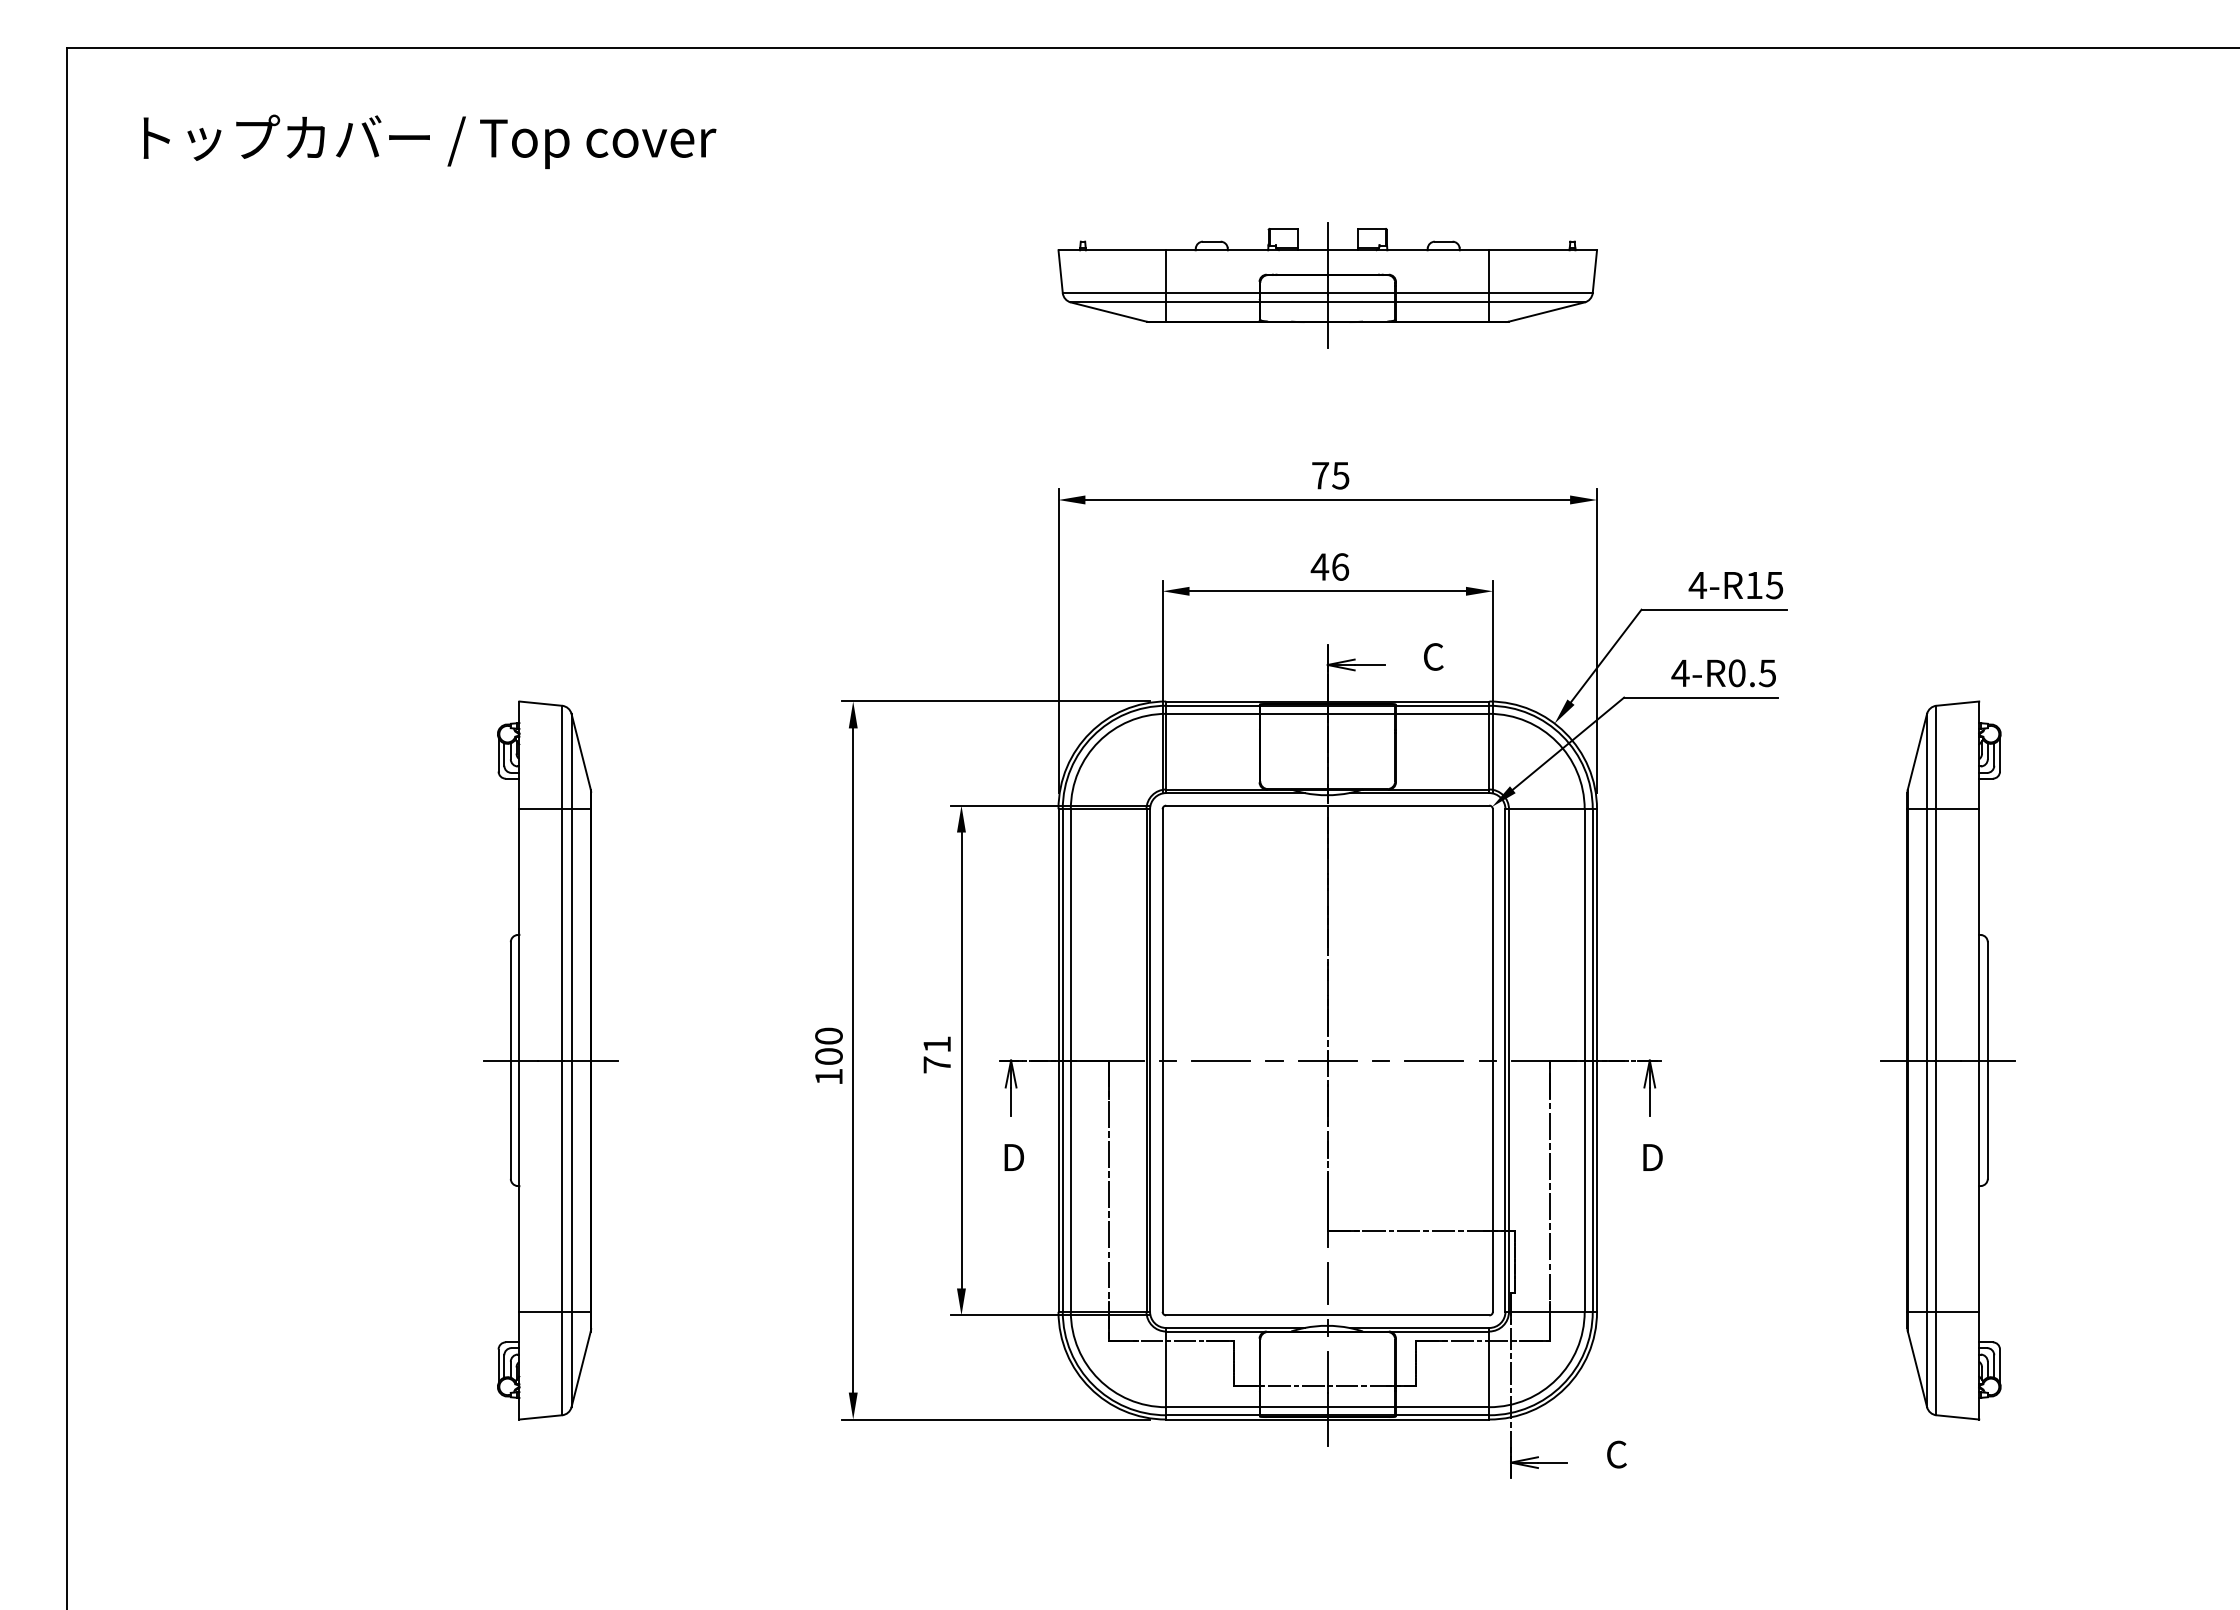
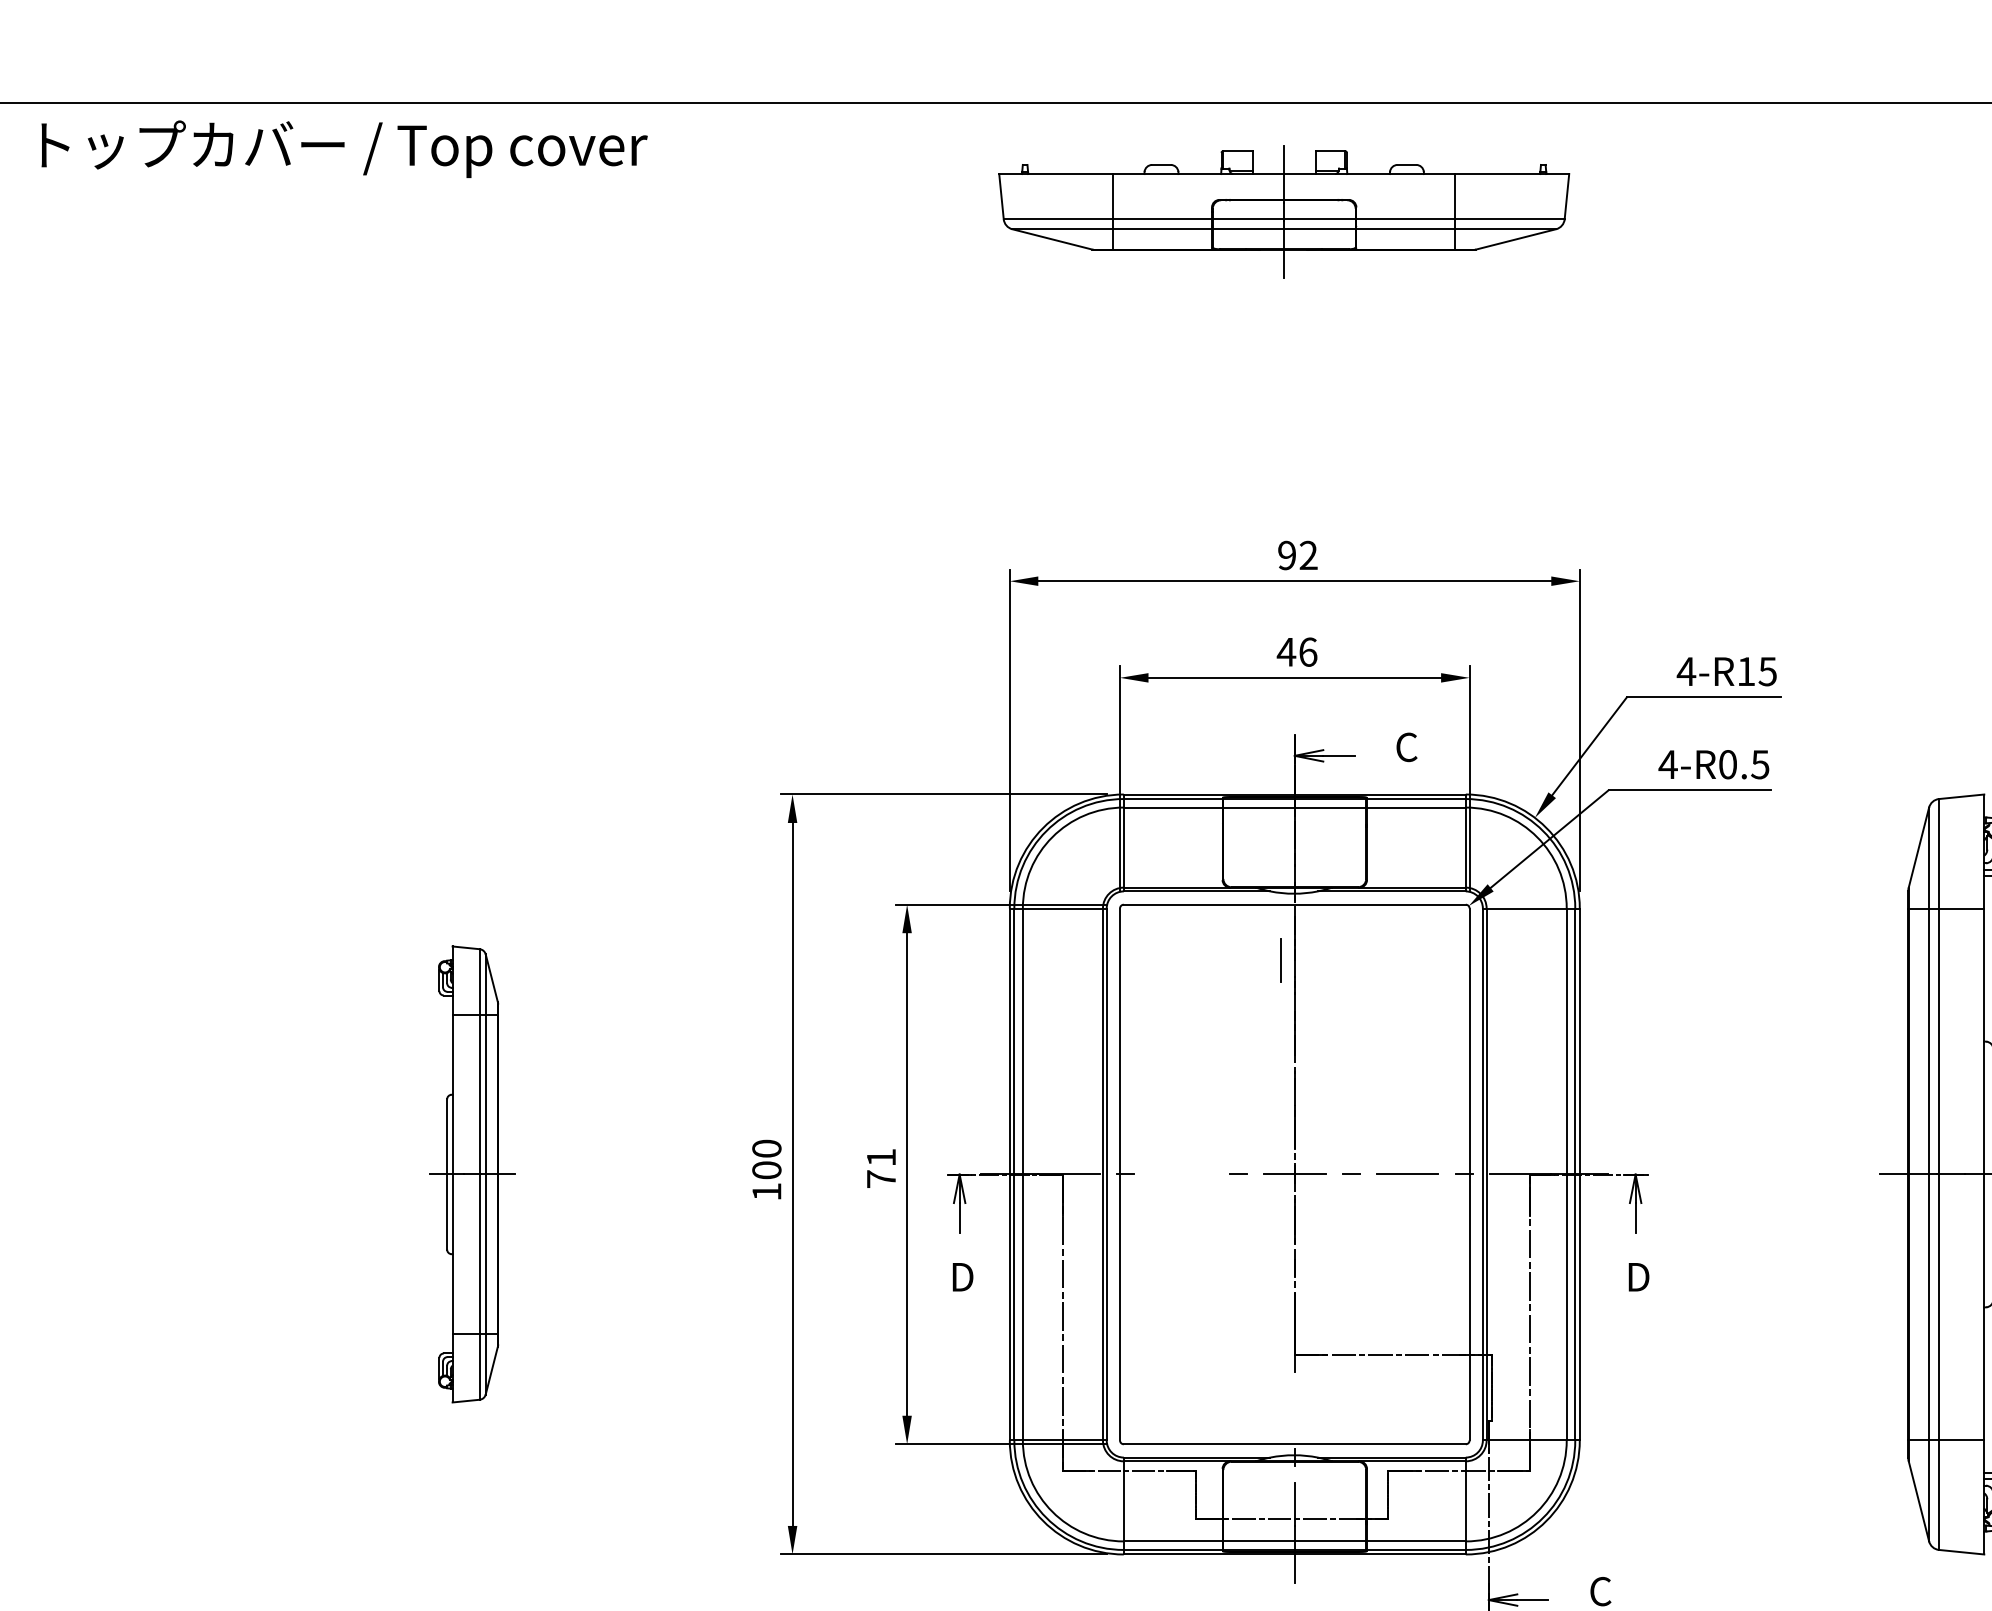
text: (429, 141) -> (344, 148), moved
part: (1327, 285) -> (1283, 211), moved
text: (1330, 475) -> (1297, 555), 75 -> 92
part: (550, 1060) -> (472, 1174), size x0.6
line: (1221, 1060) -> (1182, 1174), removed
line: (1327, 1283) -> (1280, 960), moved

